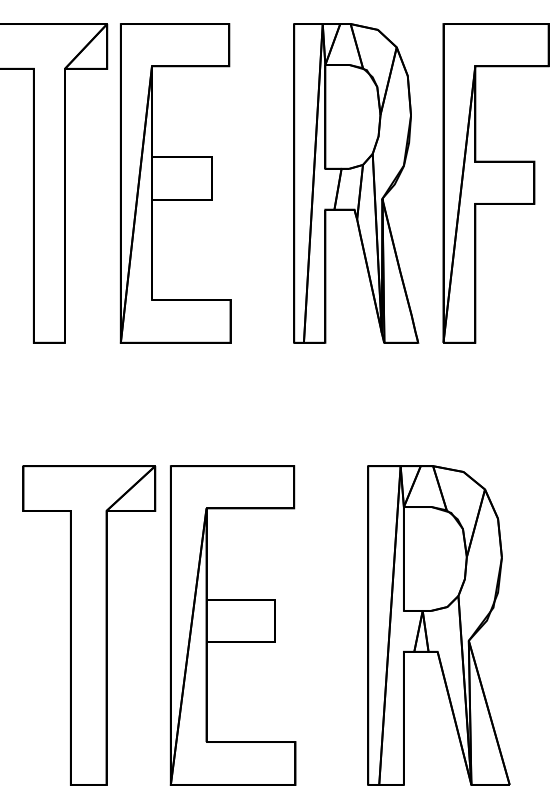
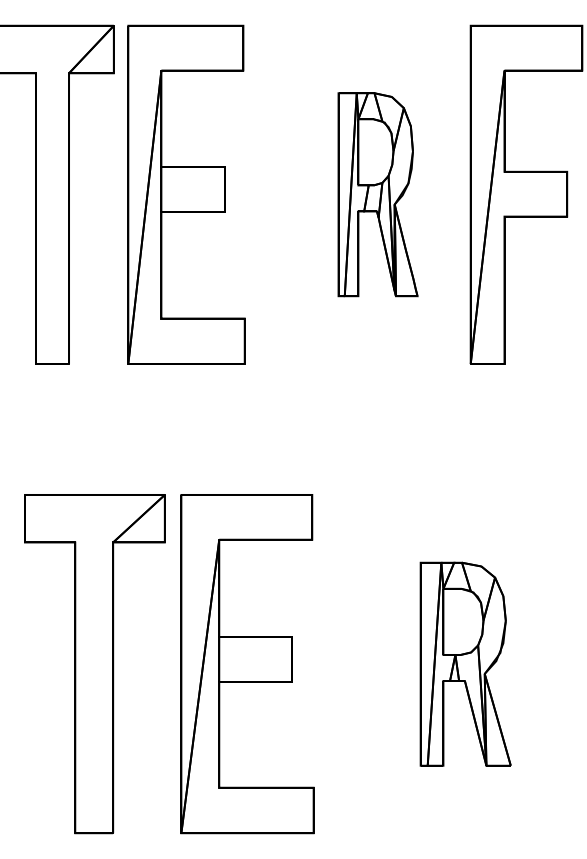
part: (355, 183) -> (377, 194), size x0.6
part: (438, 625) -> (465, 664), size x0.6

